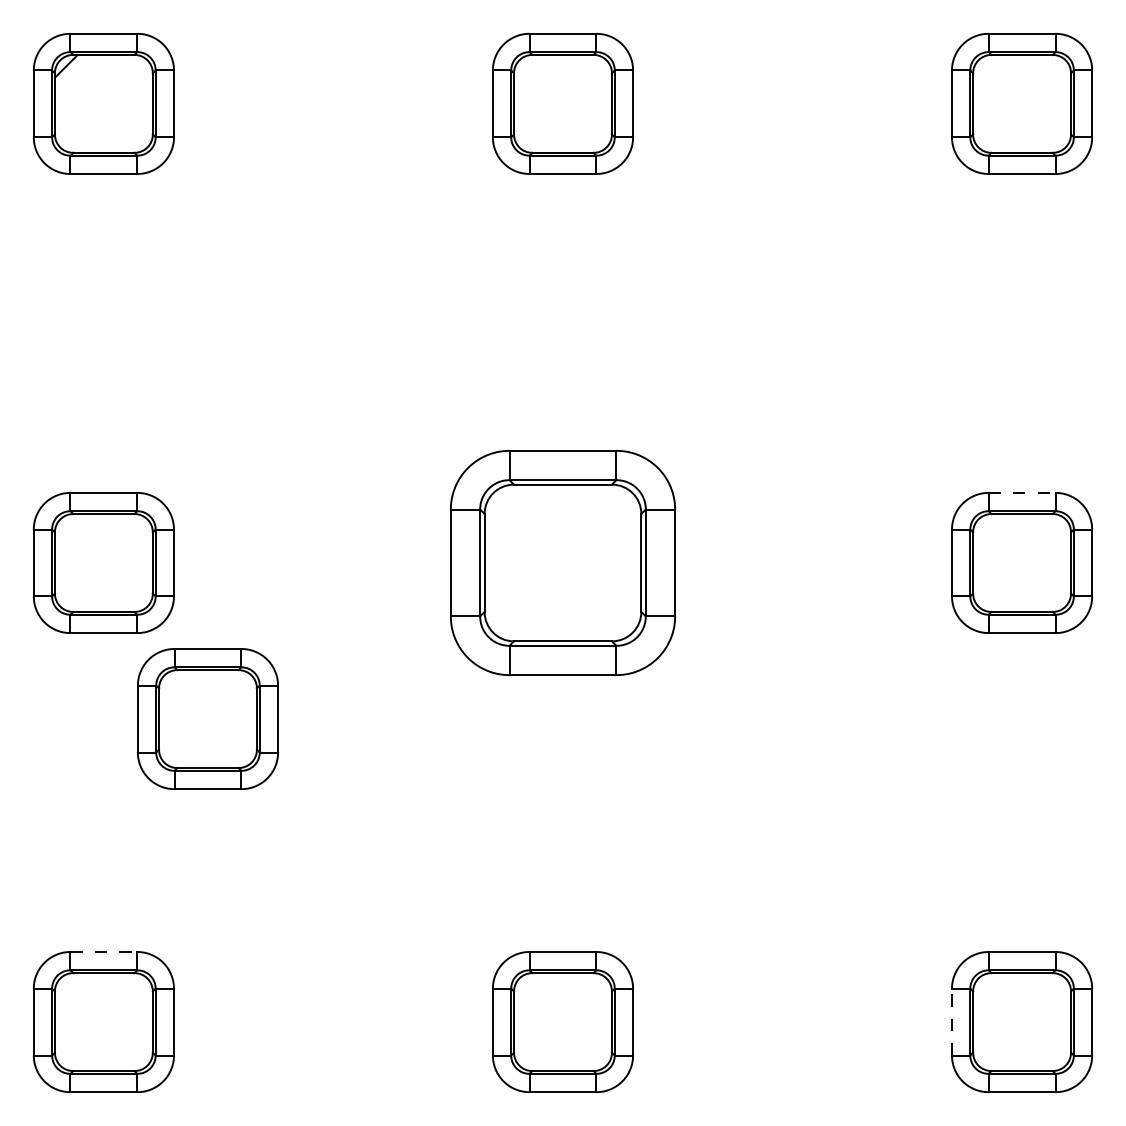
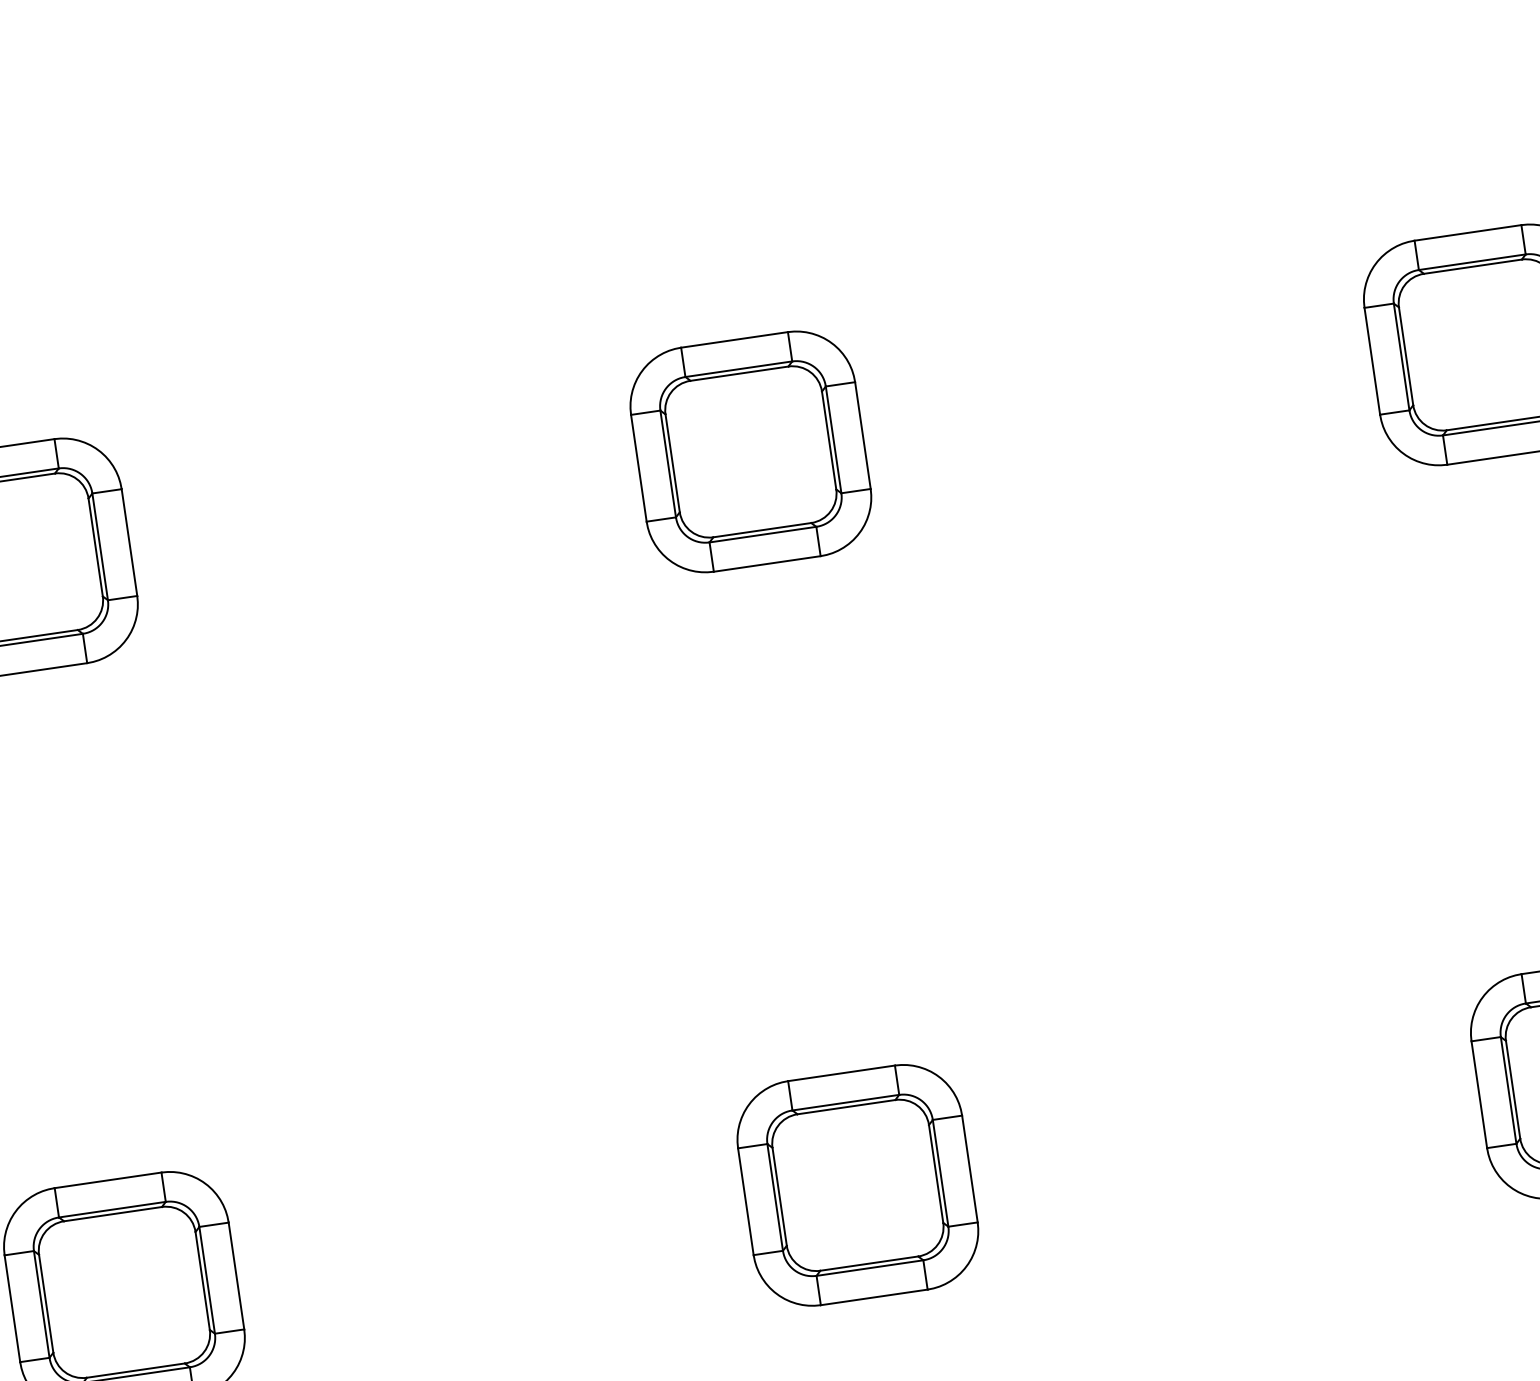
line: (1022, 492) -> (1468, 232), dashed -> solid
part: (562, 562) -> (749, 451), size x0.62
part: (207, 719) -> (219, 784), removed
line: (104, 951) -> (108, 1179), dashed -> solid
line: (951, 1021) -> (1478, 1093), dashed -> solid

